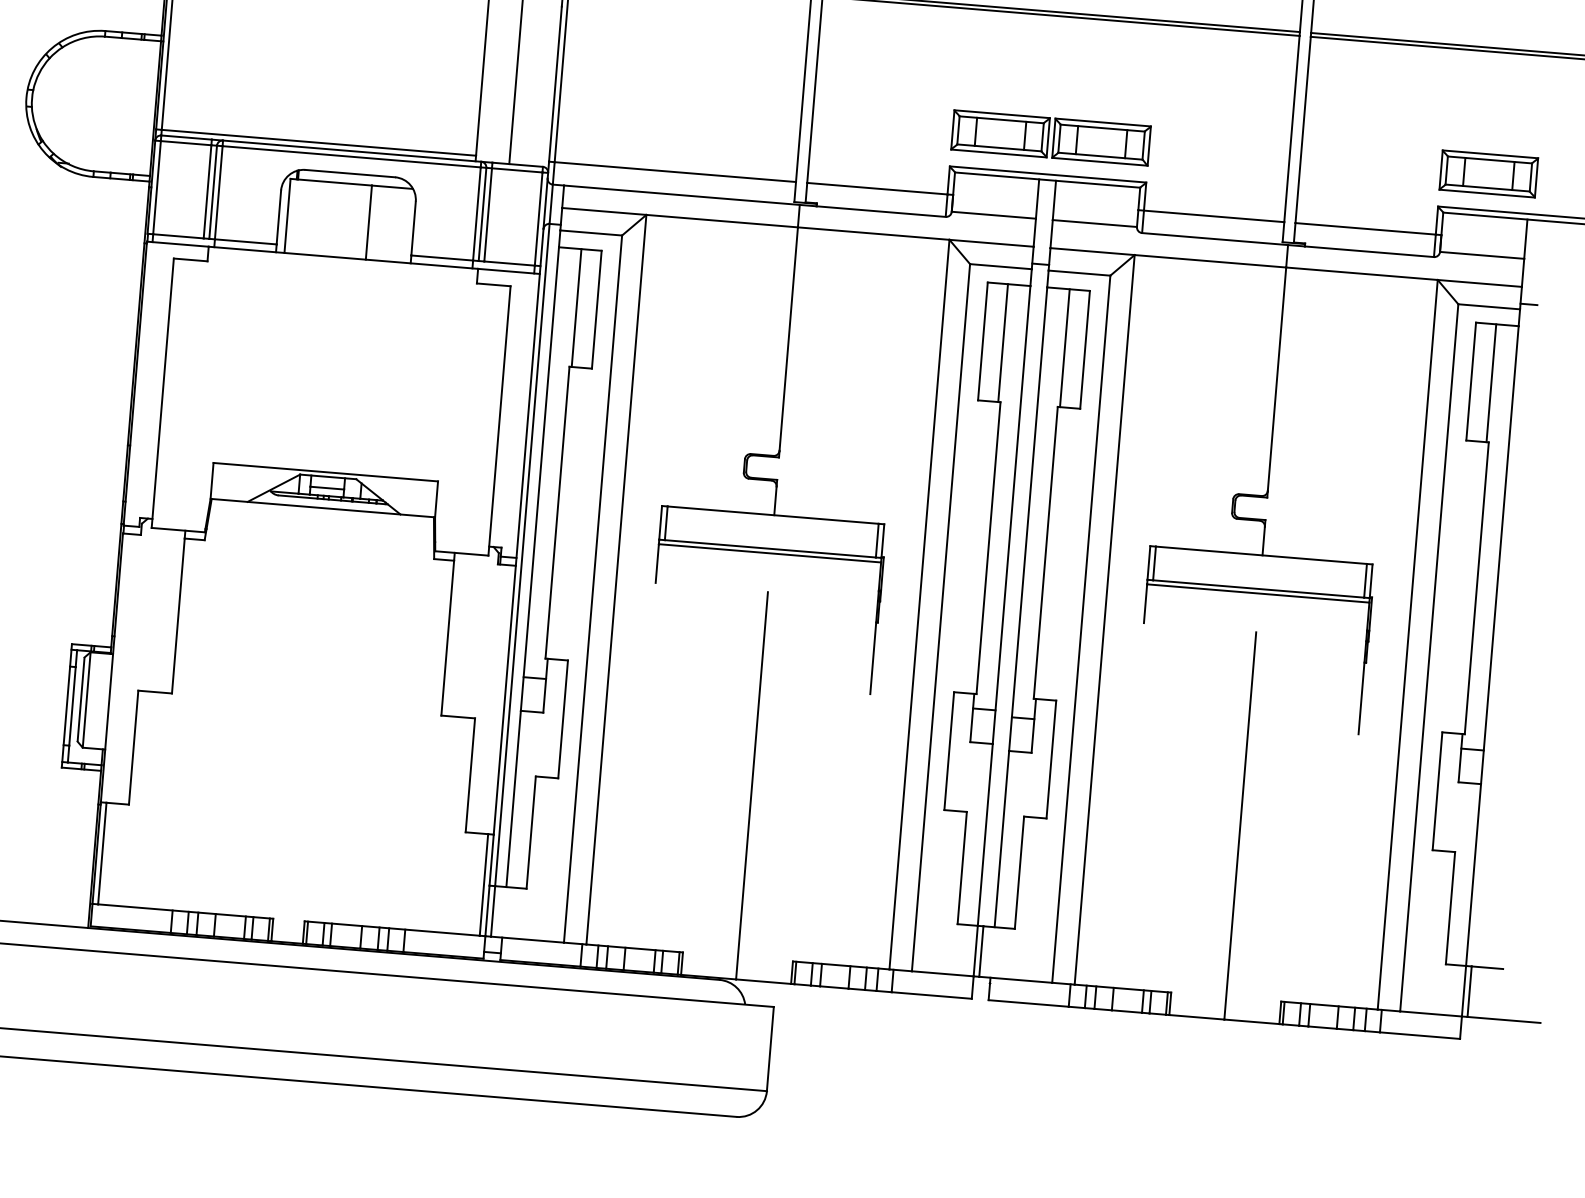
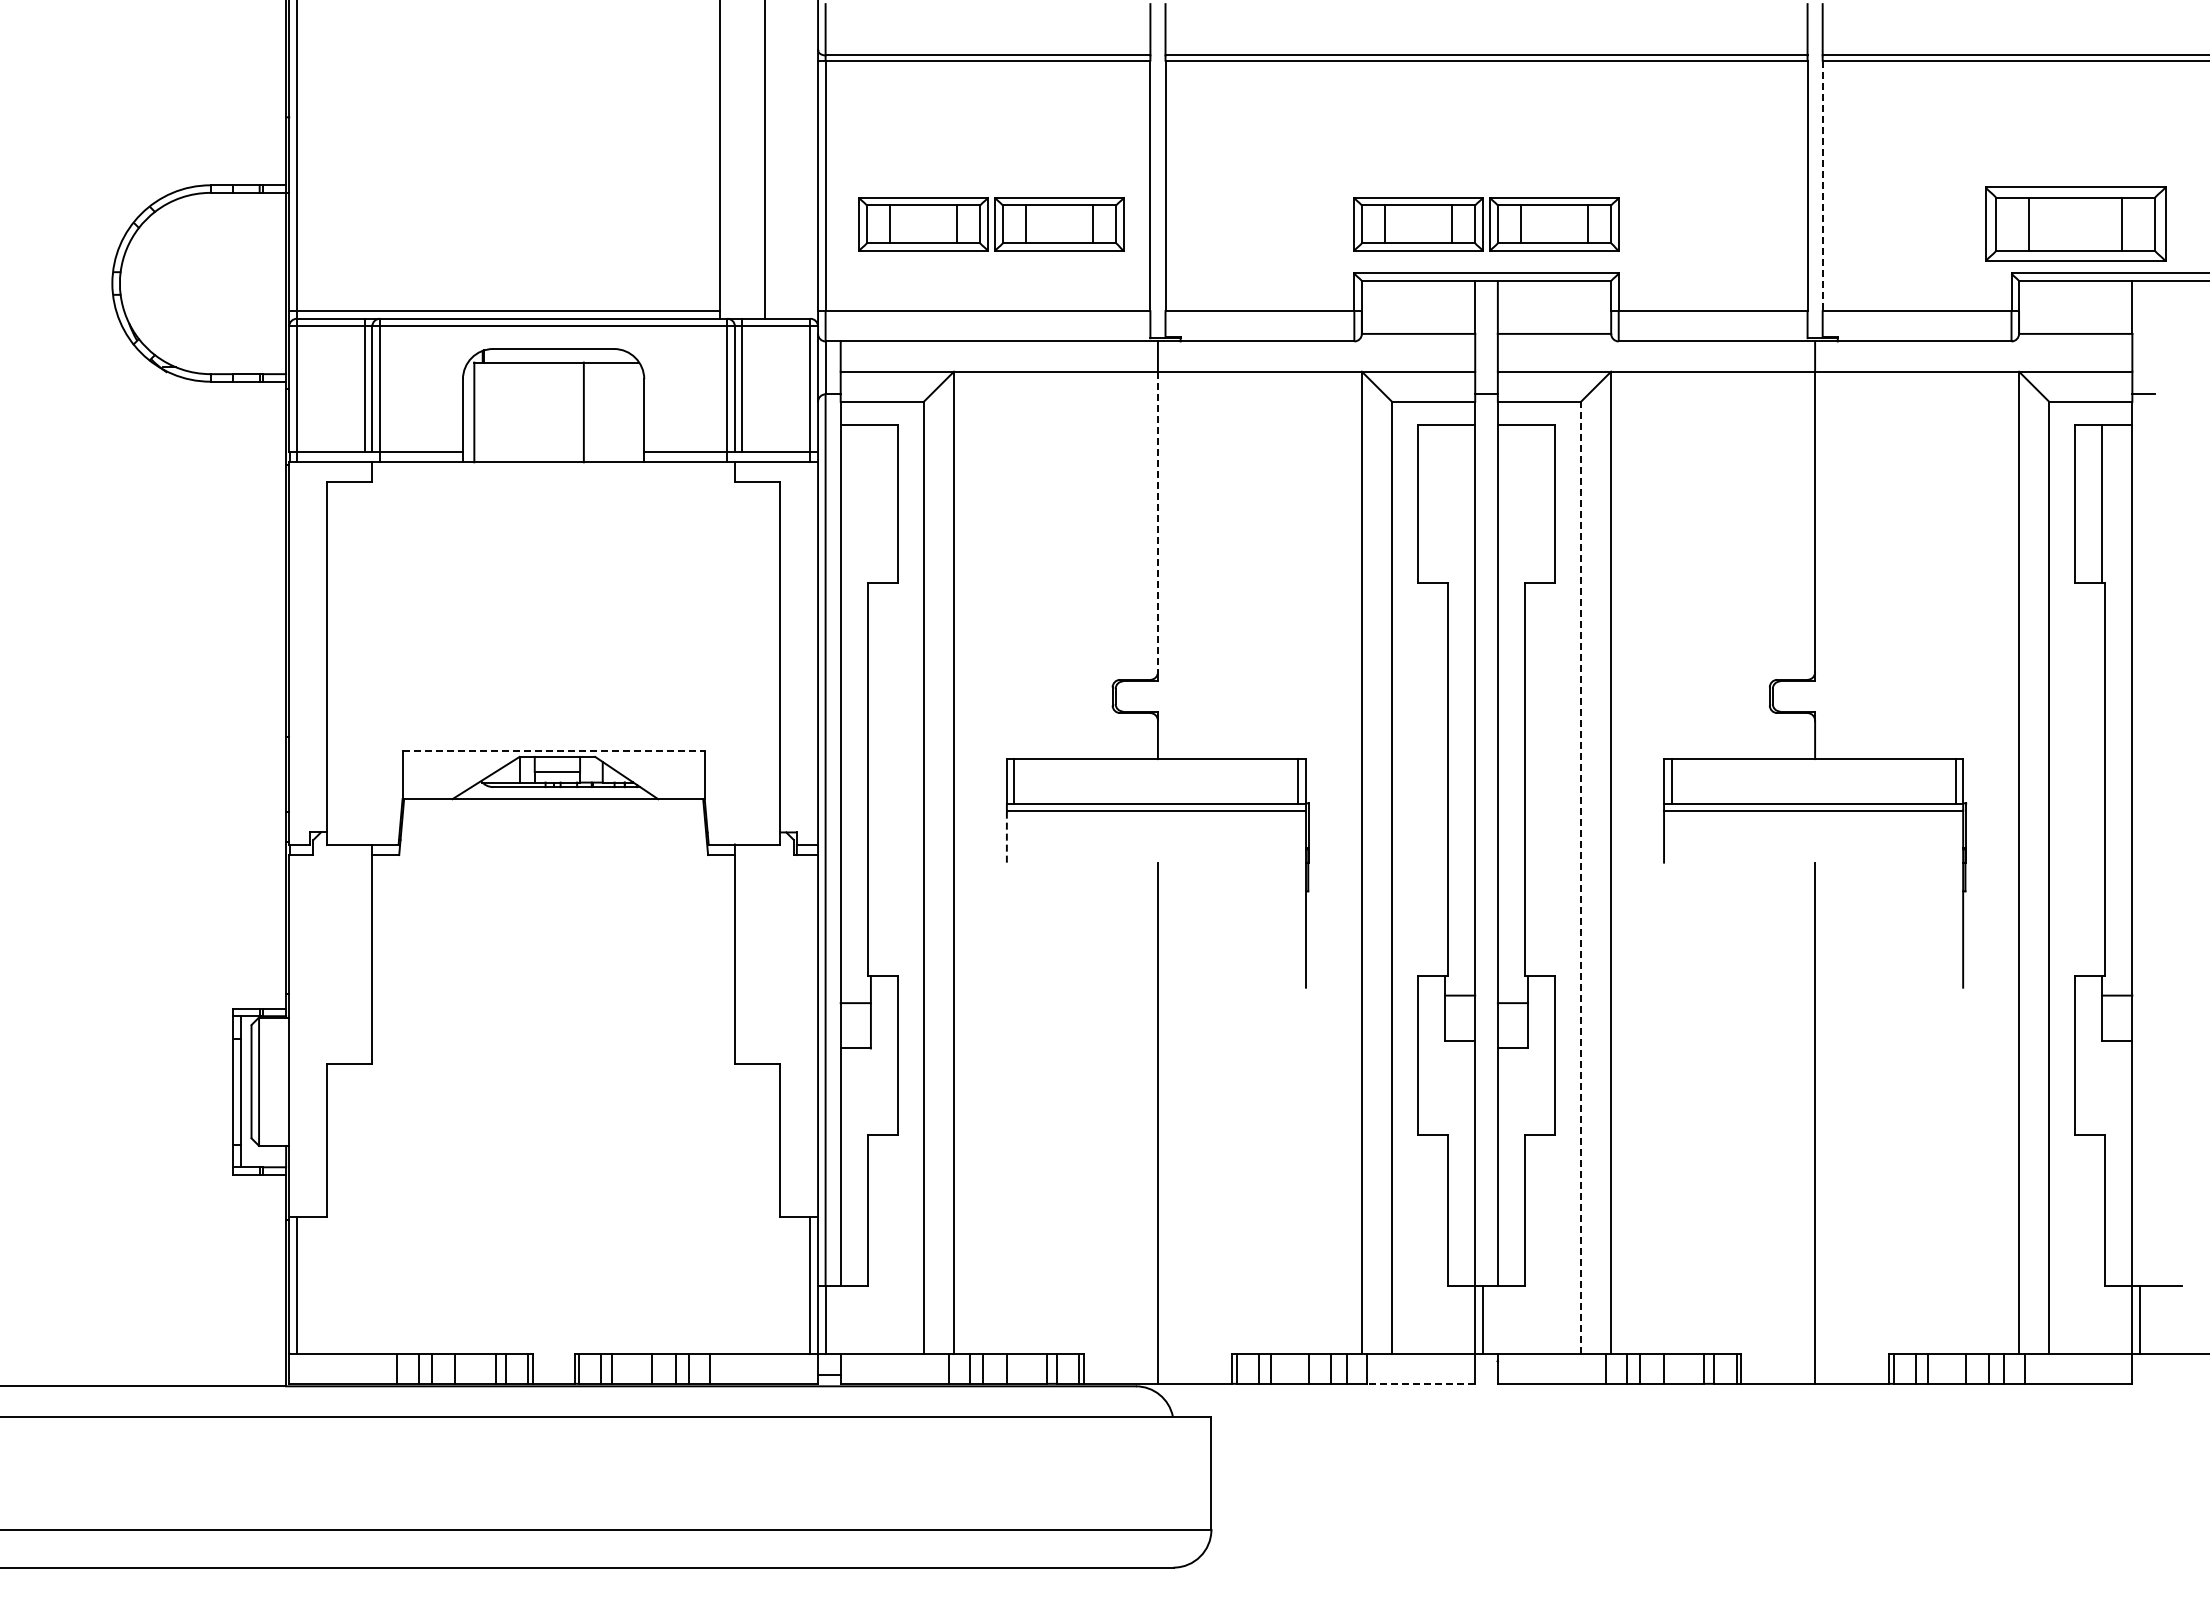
part: (683, 107) -> (991, 224), added
line: (1303, 130) -> (1822, 186), solid -> dashed
part: (1488, 174) -> (2075, 224), size x1.4
line: (576, 307) -> (870, 503), removed
line: (788, 339) -> (1157, 522), solid -> dashed
line: (1002, 342) -> (1444, 503), removed
line: (1065, 347) -> (1528, 503), removed
line: (326, 471) -> (554, 750), solid -> dashed
line: (657, 563) -> (1006, 836), solid -> dashed
line: (1080, 629) -> (1580, 877), solid -> dashed
line: (931, 995) -> (1421, 1383), solid -> dashed

